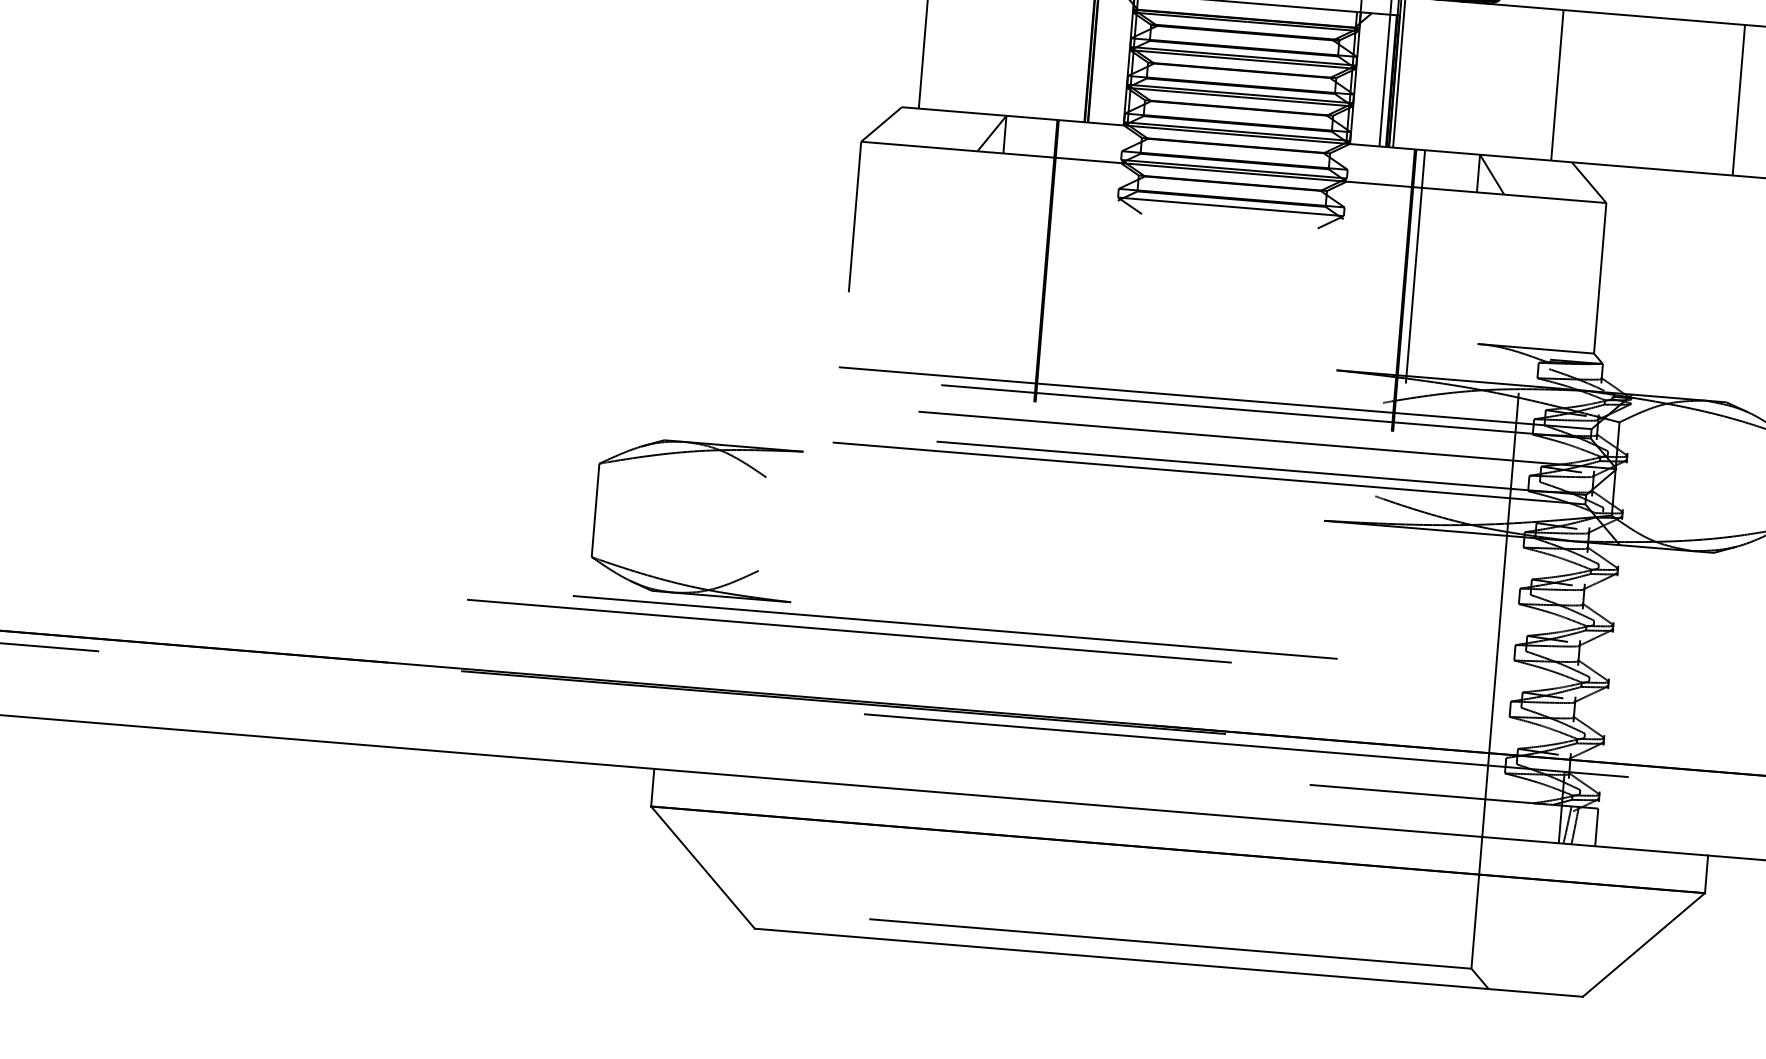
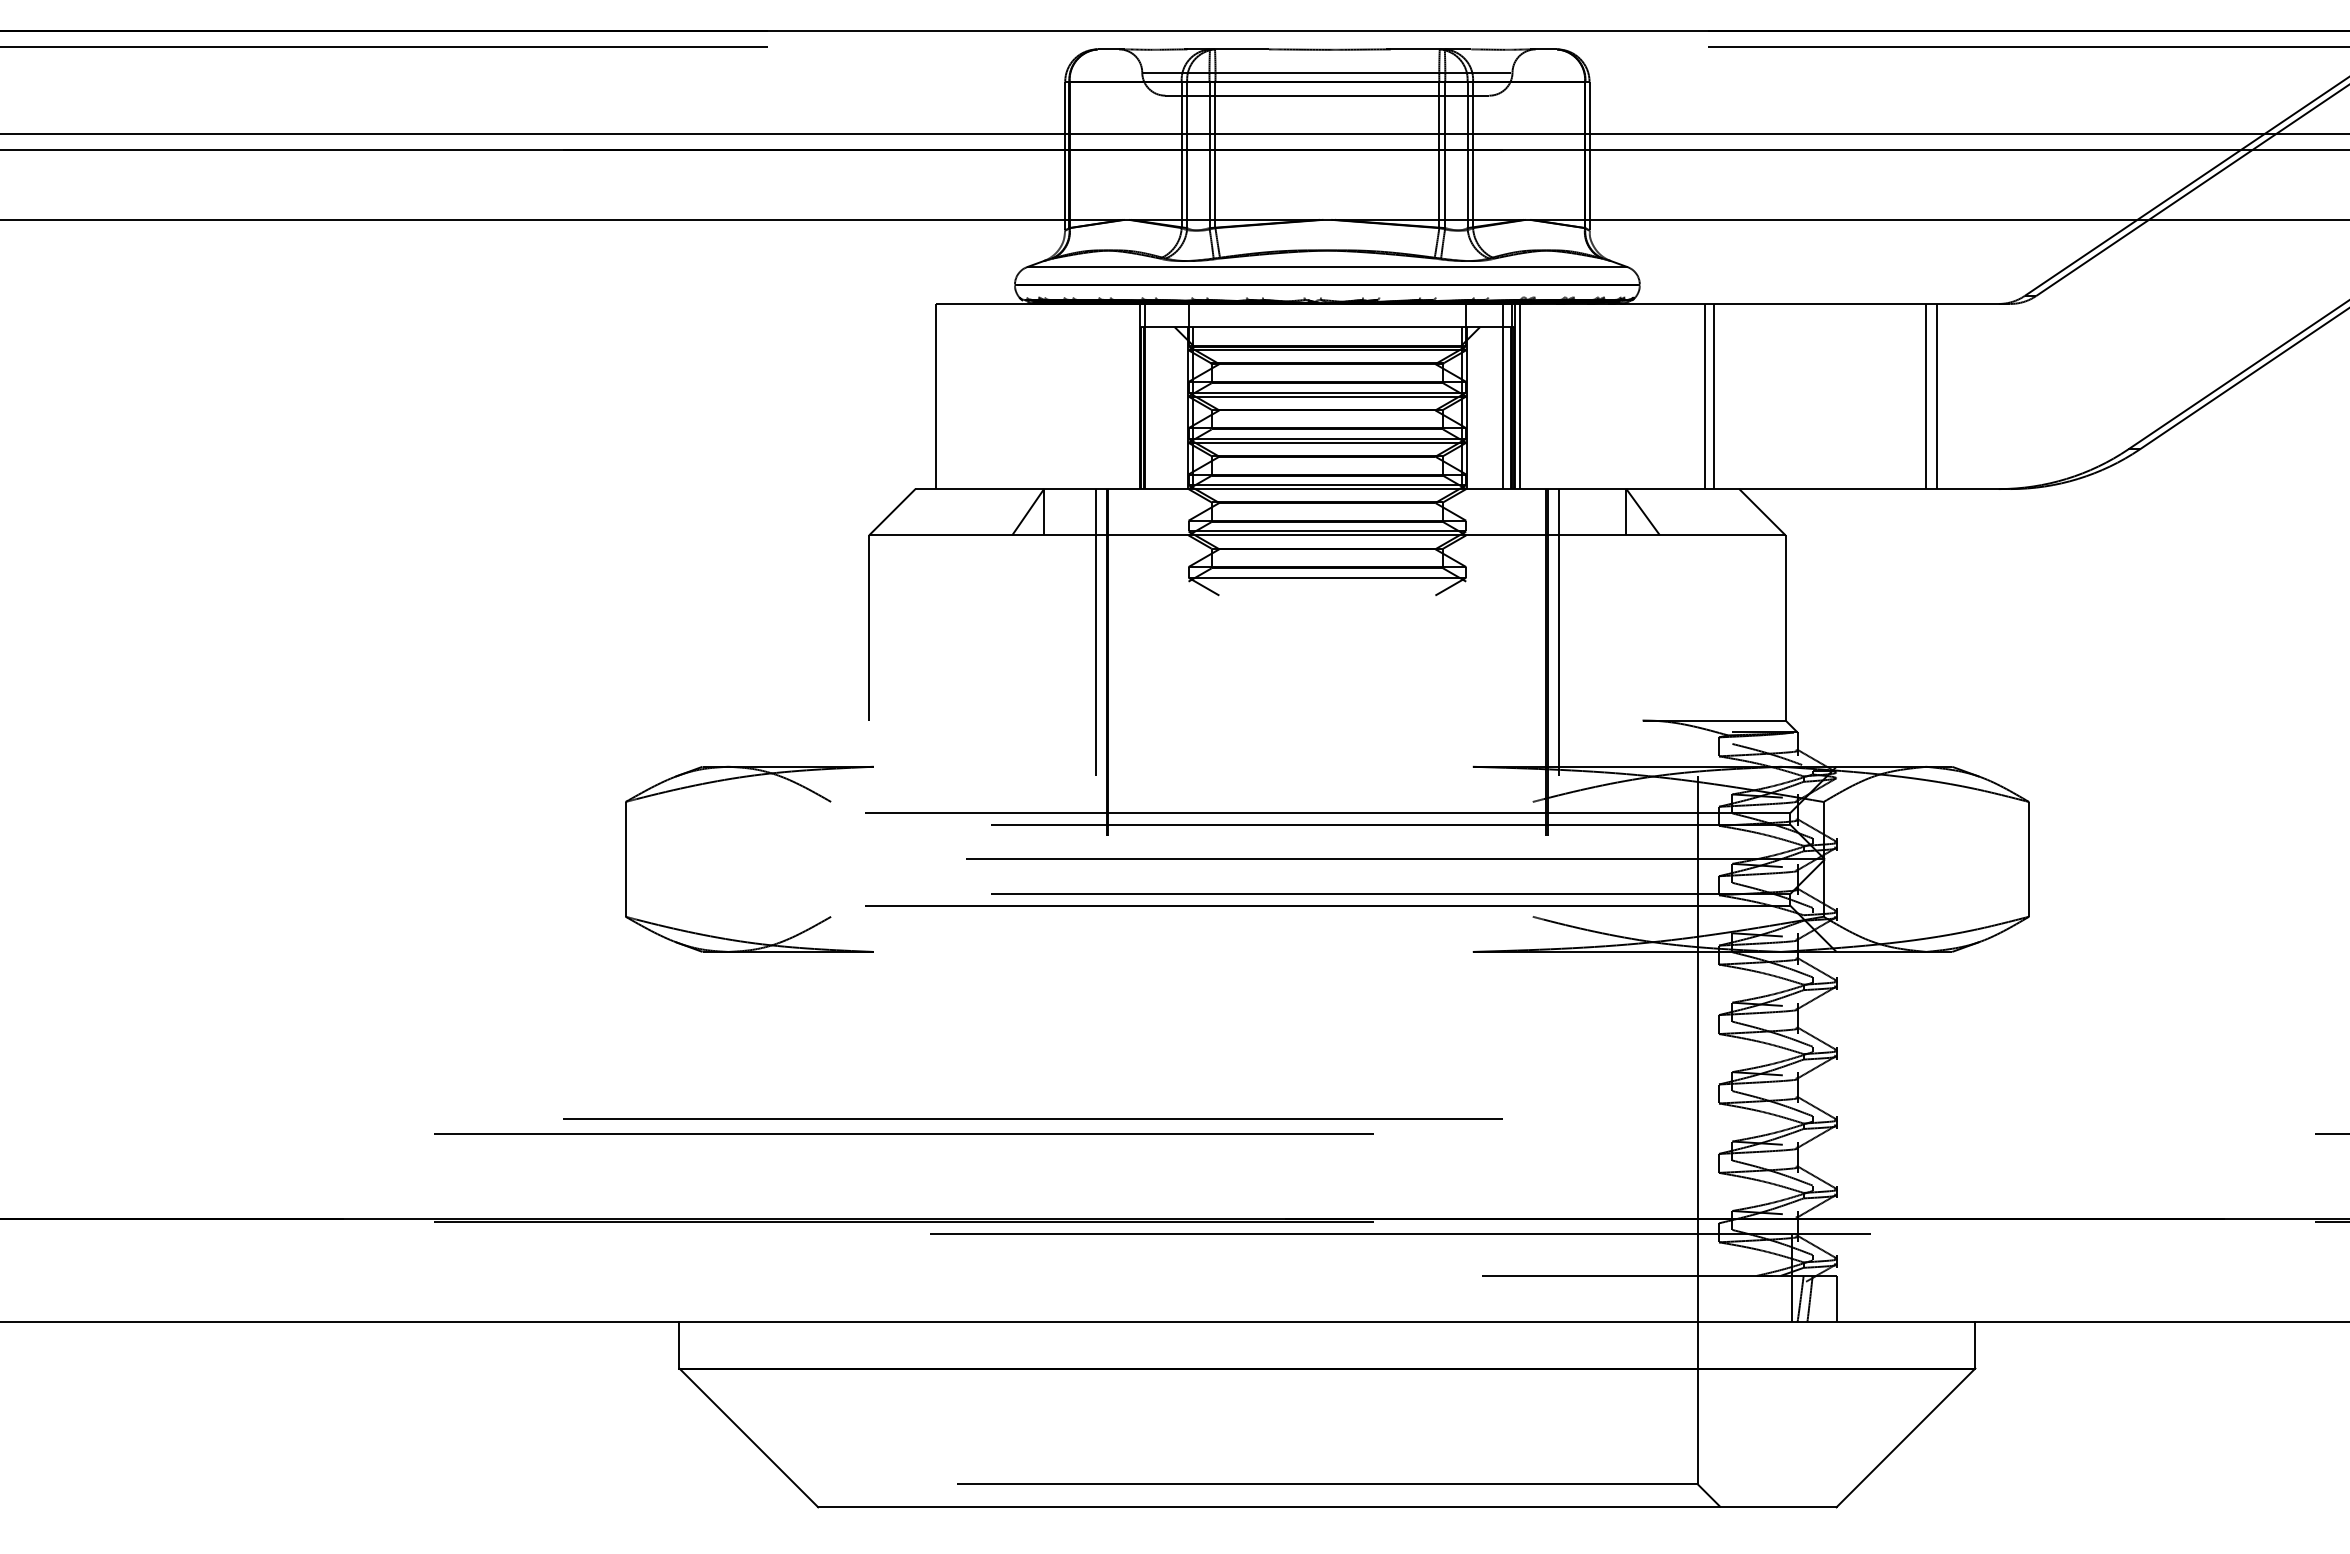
line: (1550, 84) -> (1705, 396), added
line: (1729, 99) -> (1925, 396), added
line: (1038, 235) -> (1095, 632), added
part: (695, 452) -> (741, 778), moved

